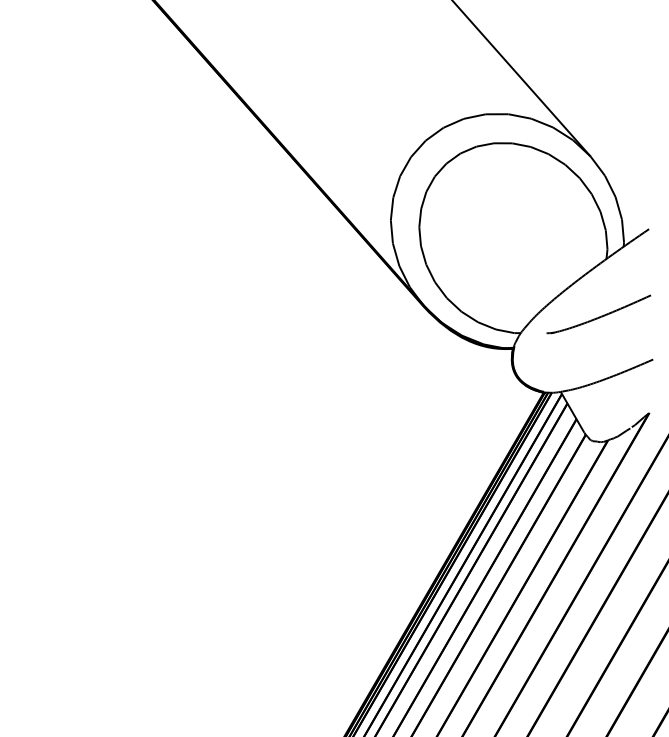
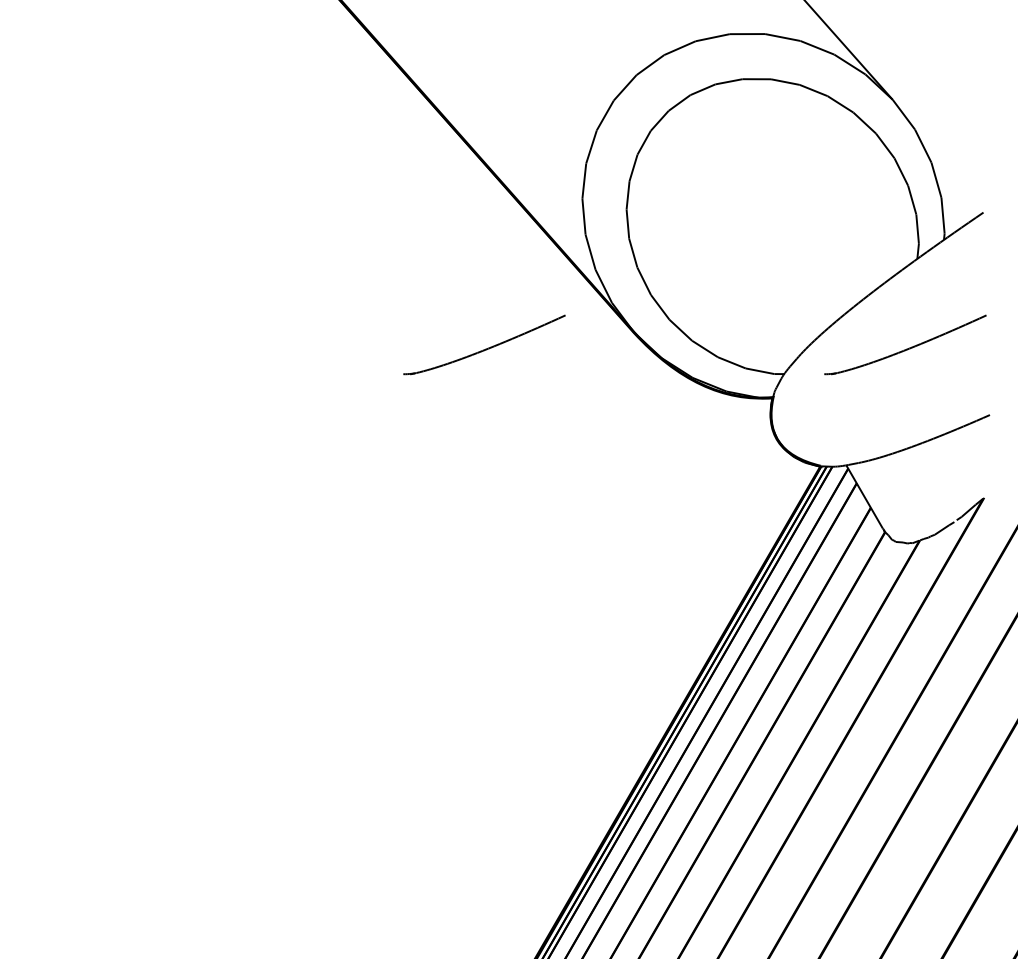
part: (327, 314) -> (483, 345), added

